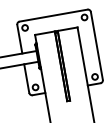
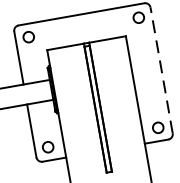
line: (96, 45) -> (160, 69), solid -> dashed

